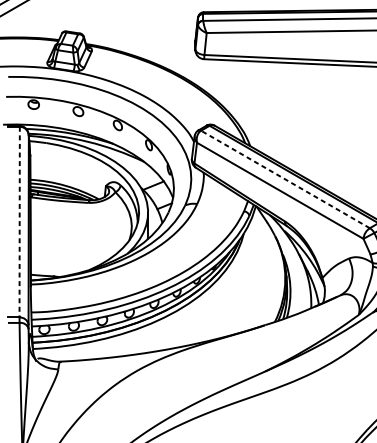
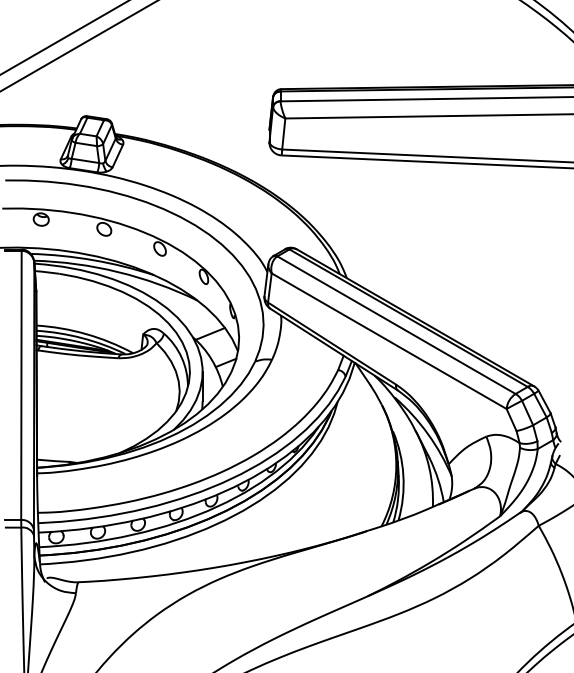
line: (285, 179) -> (396, 325), dashed -> solid
line: (19, 222) -> (21, 385), dashed -> solid

